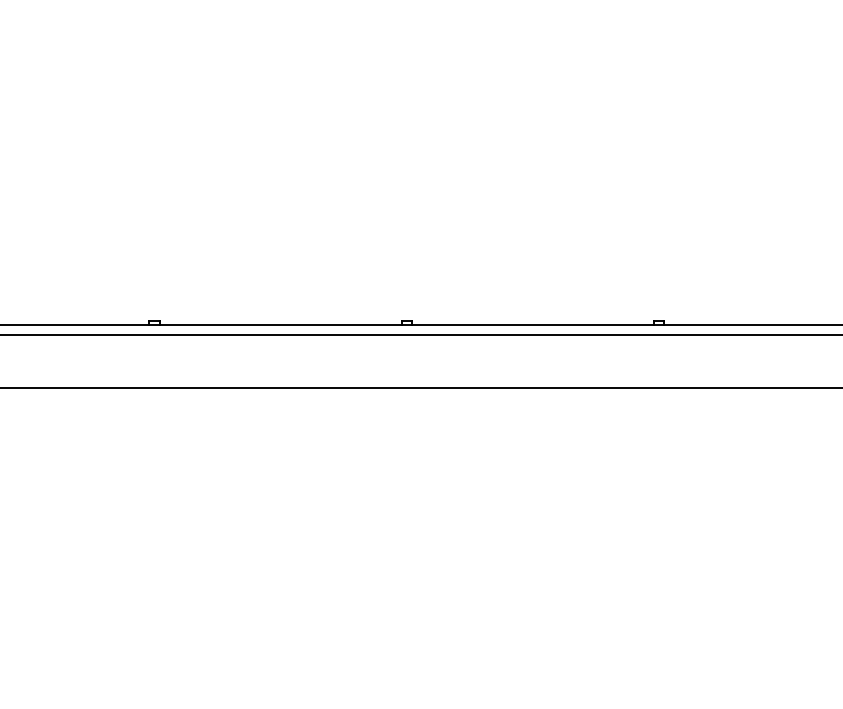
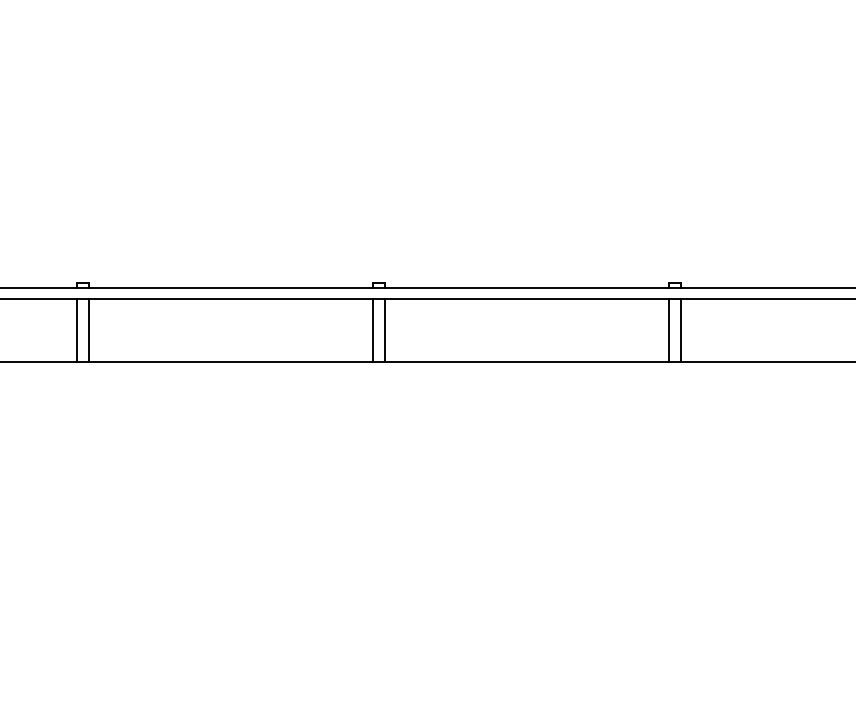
line: (149, 360) -> (77, 329), added
line: (159, 360) -> (89, 329), added
line: (401, 360) -> (373, 329), added
line: (411, 360) -> (384, 329), added
line: (654, 360) -> (669, 329), added
line: (664, 360) -> (681, 329), added

